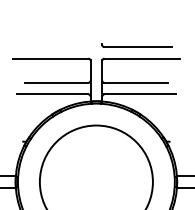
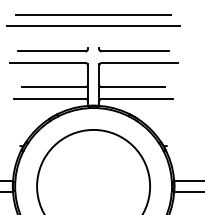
line: (96, 10) -> (93, 14), added
line: (96, 22) -> (93, 26), added
part: (55, 45) -> (52, 49), added

